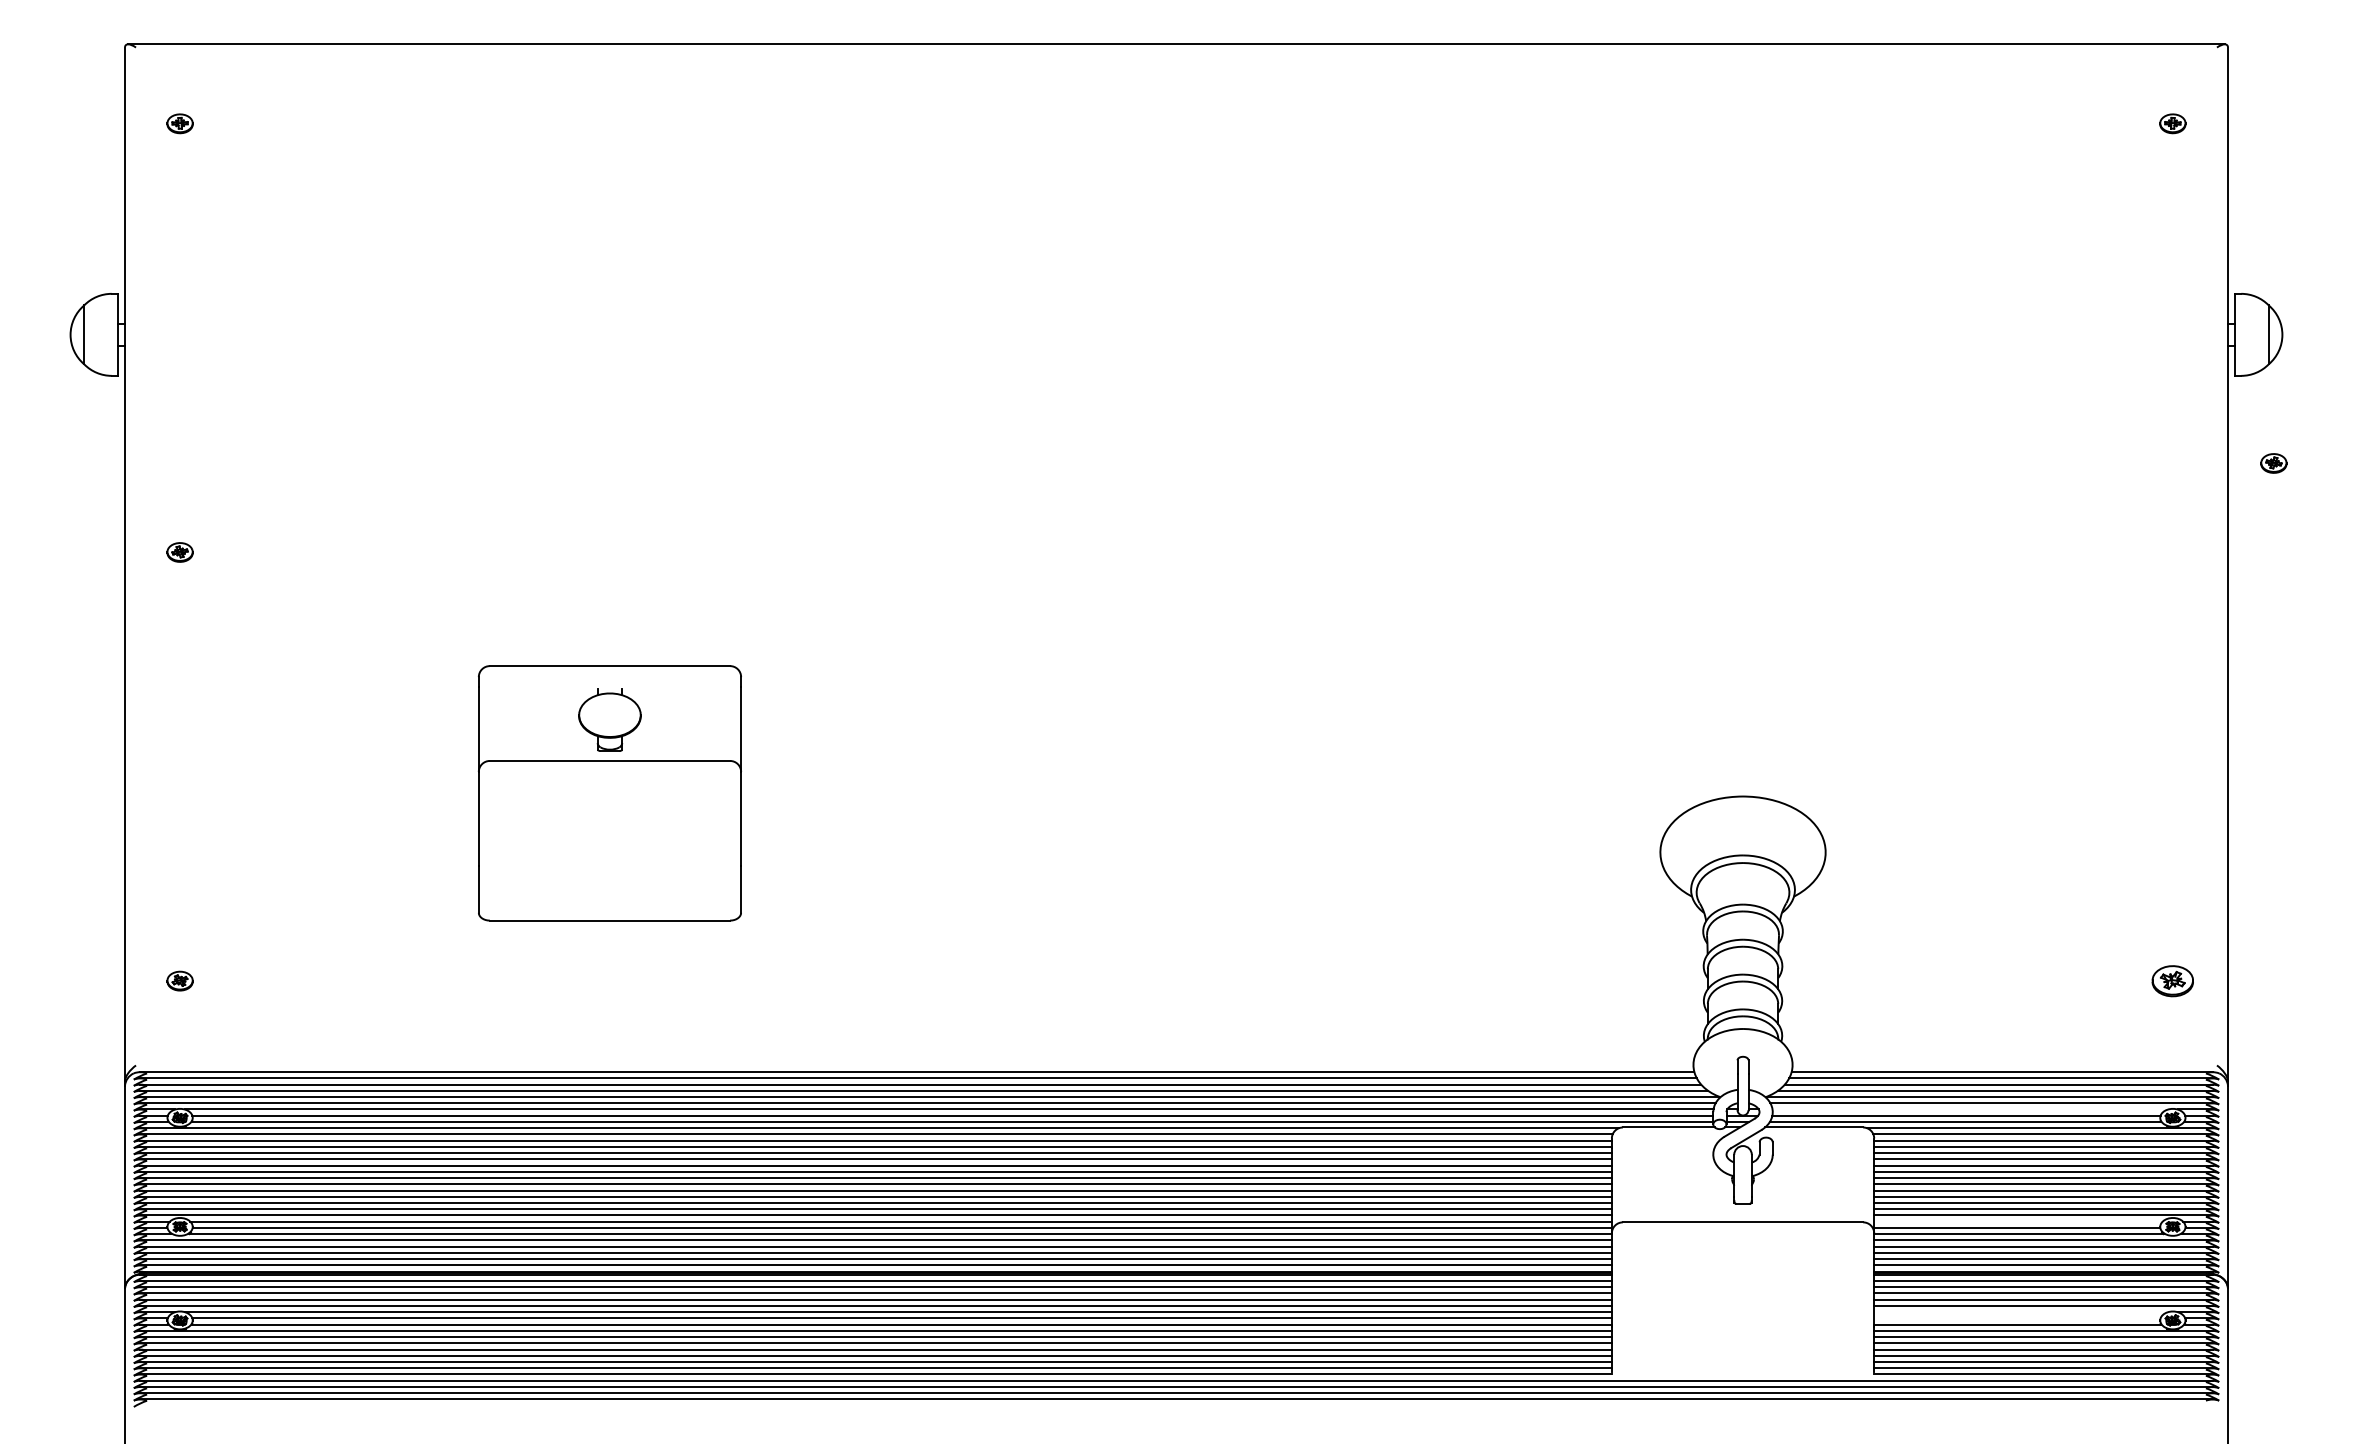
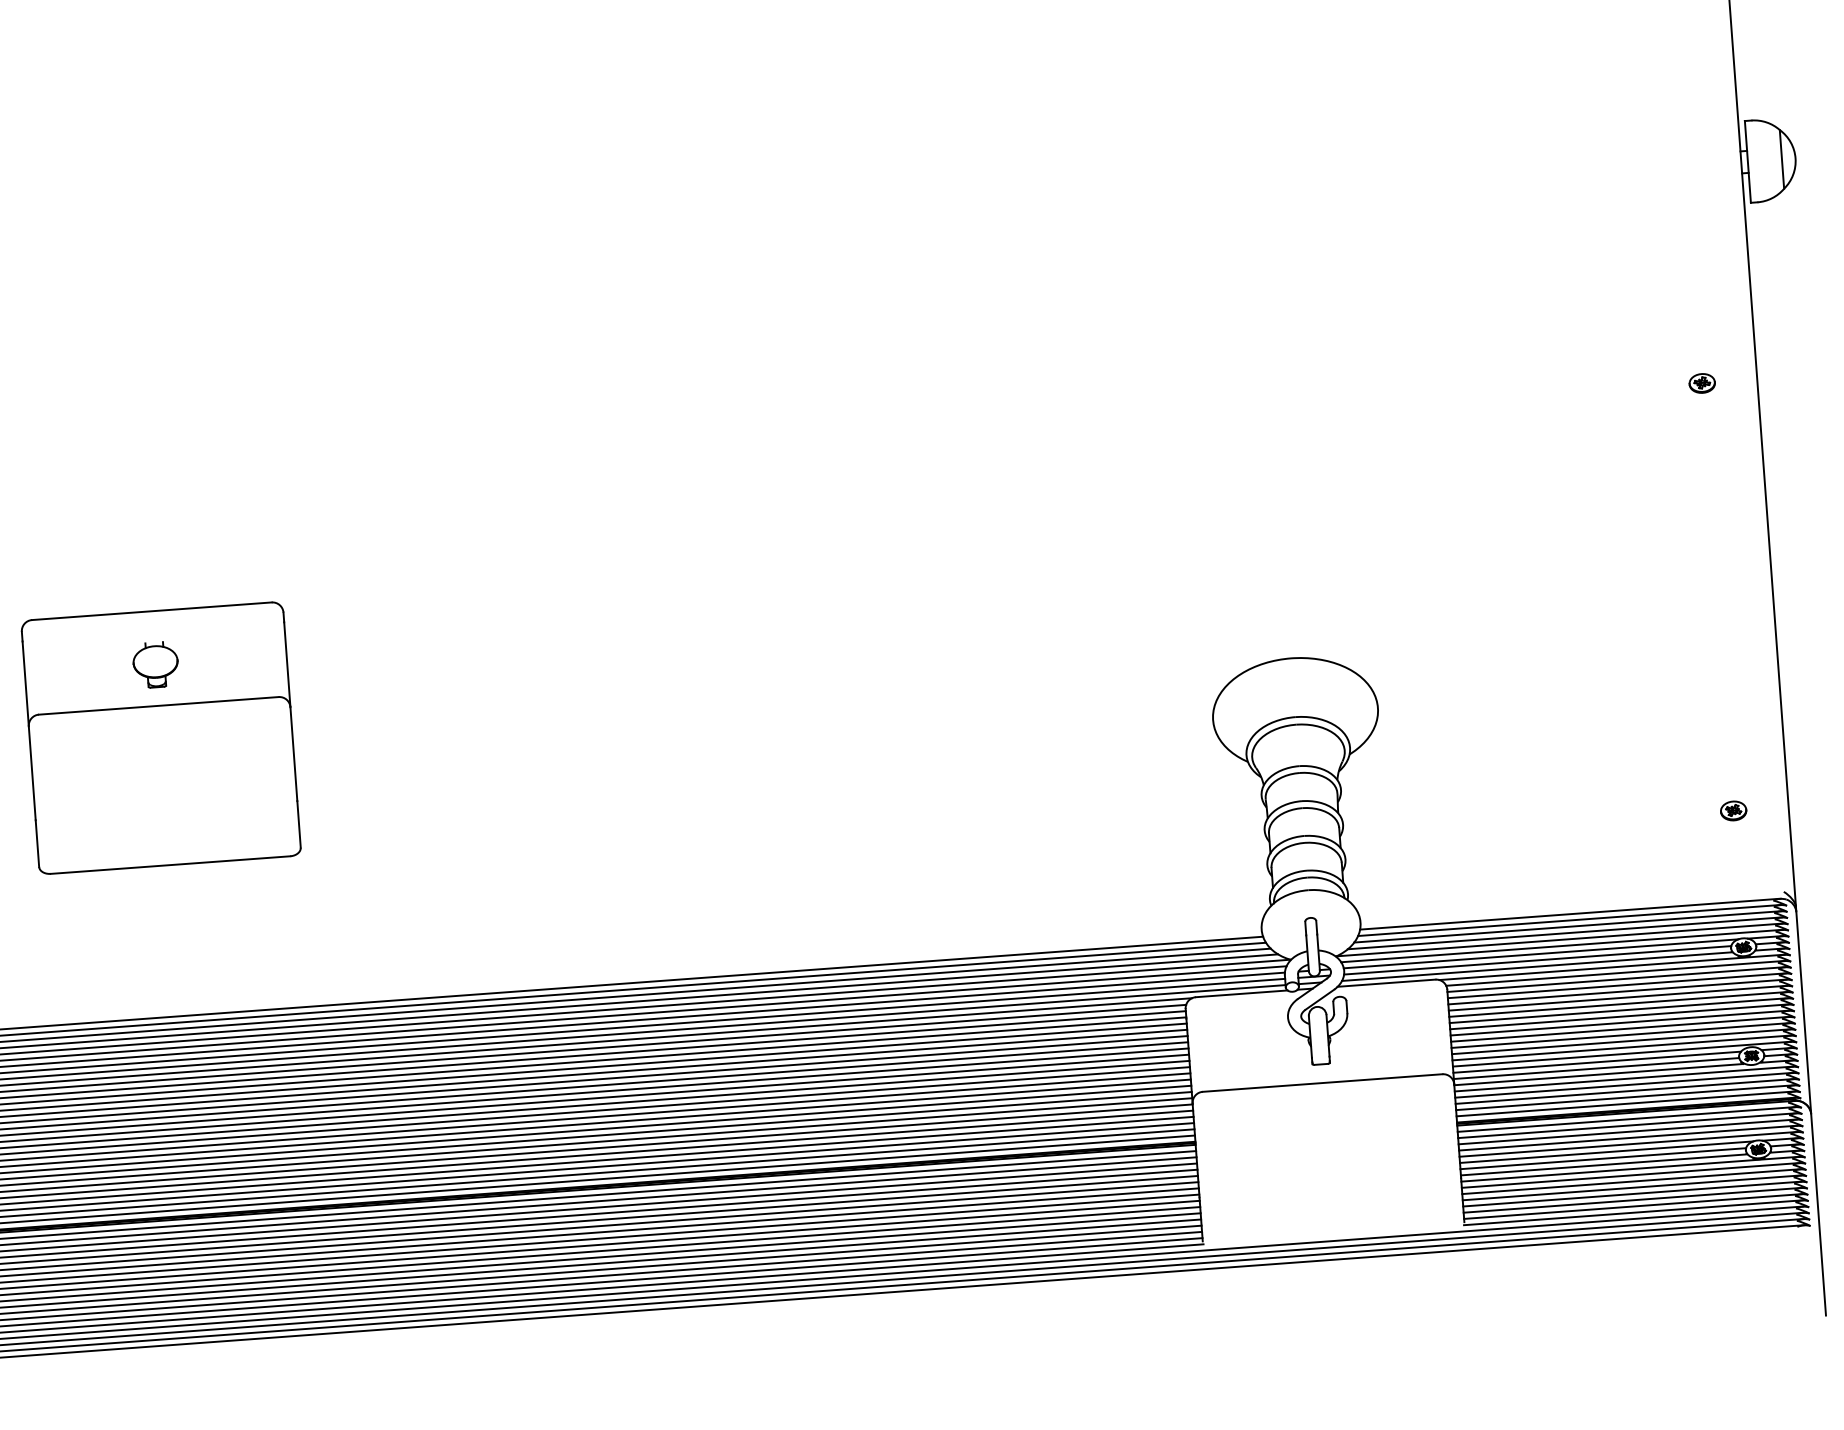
part: (2273, 463) -> (1701, 383), moved
part: (609, 720) -> (155, 665), size x0.71
part: (2172, 980) -> (1733, 810), size x0.62
line: (1970, 1109) -> (1541, 953), added
line: (2018, 1221) -> (1597, 1062), added
line: (2021, 1312) -> (1606, 1152), added
line: (2017, 1318) -> (1603, 1158), added

